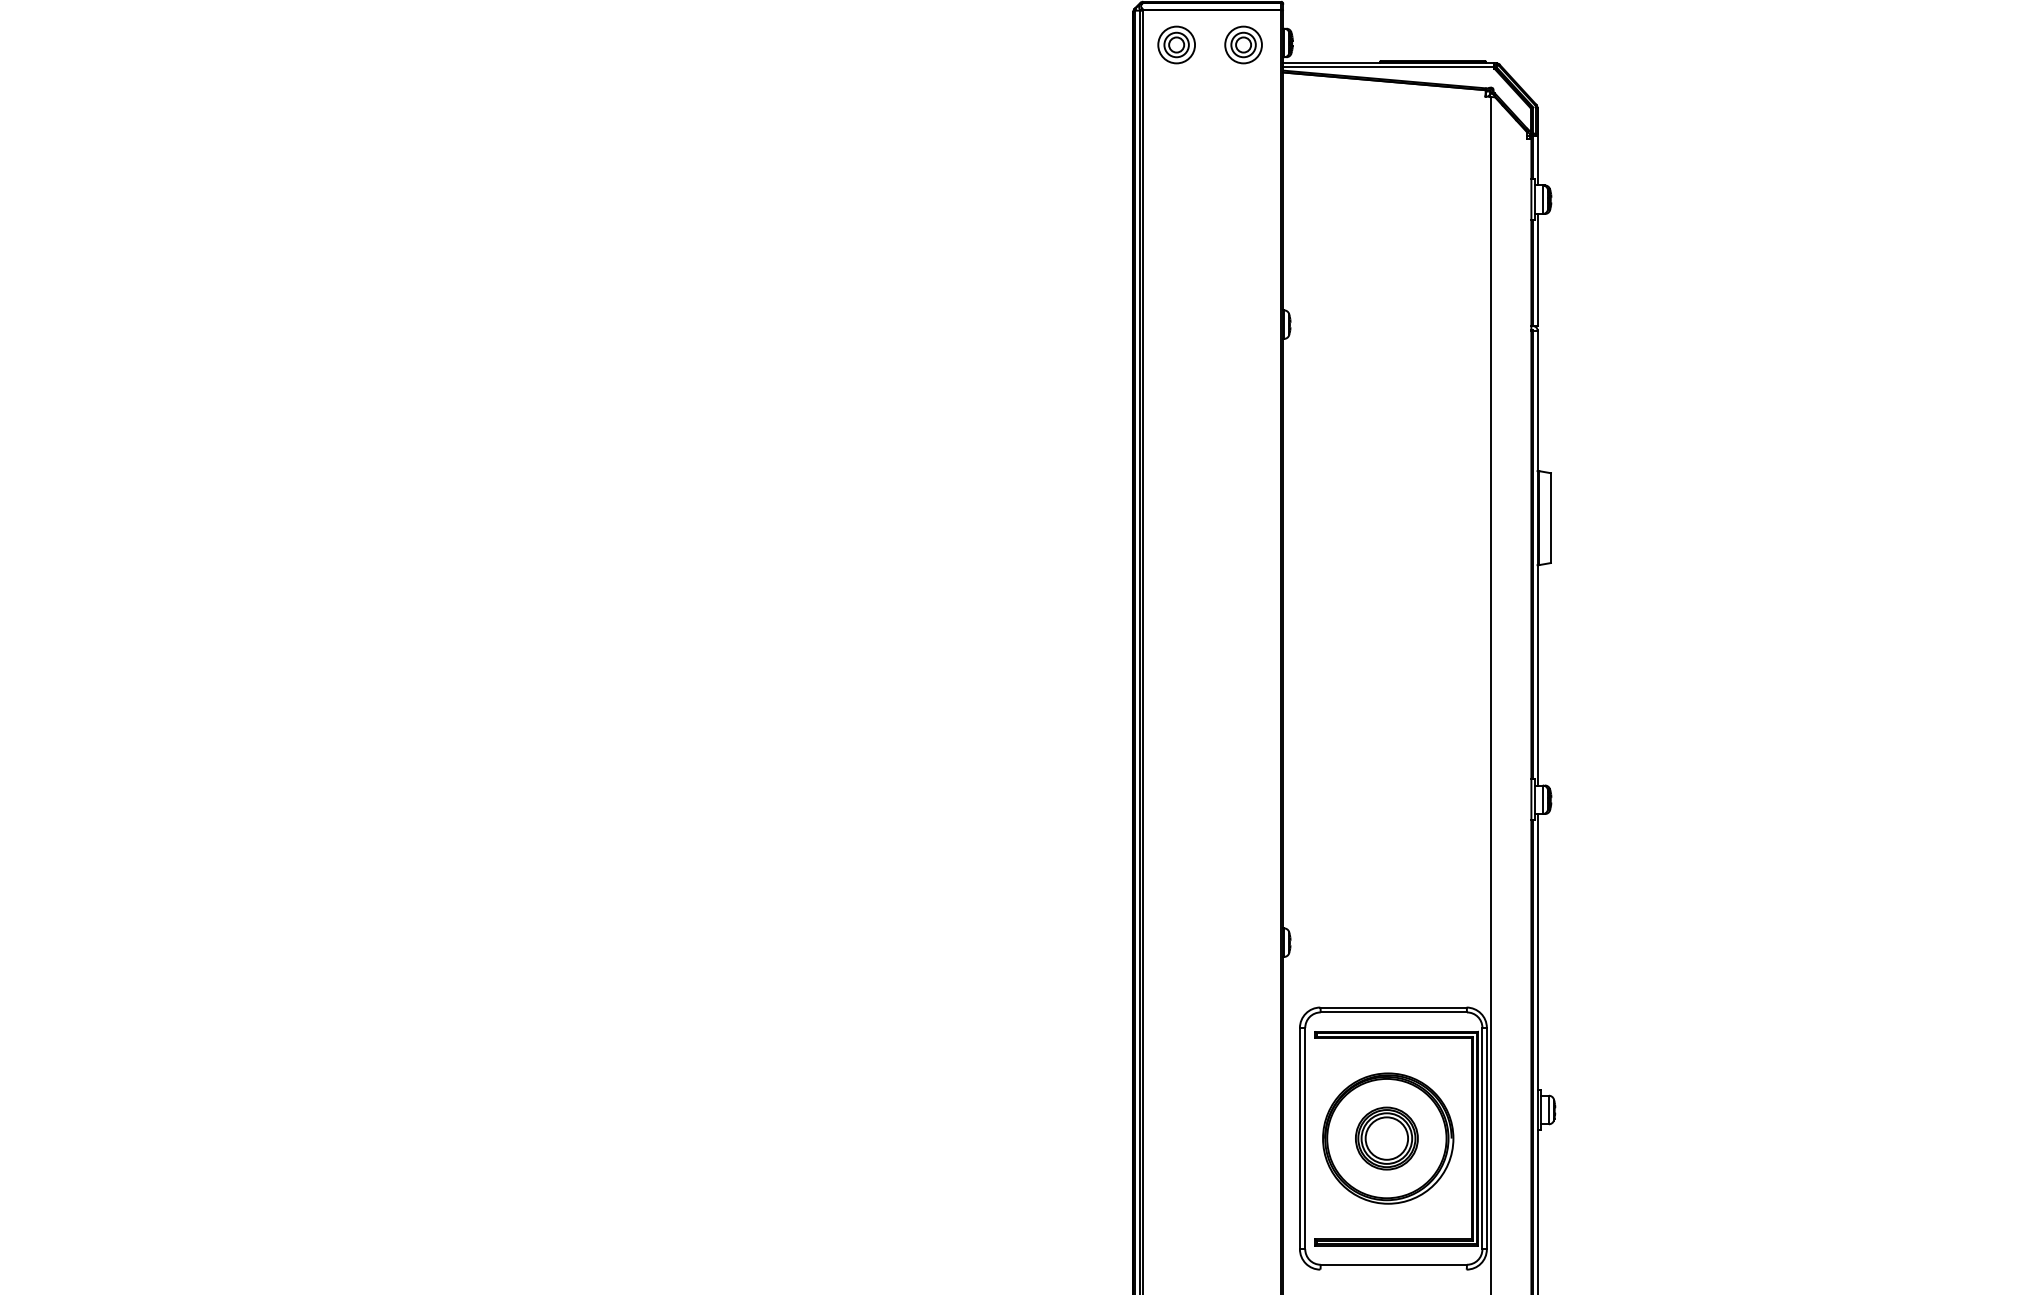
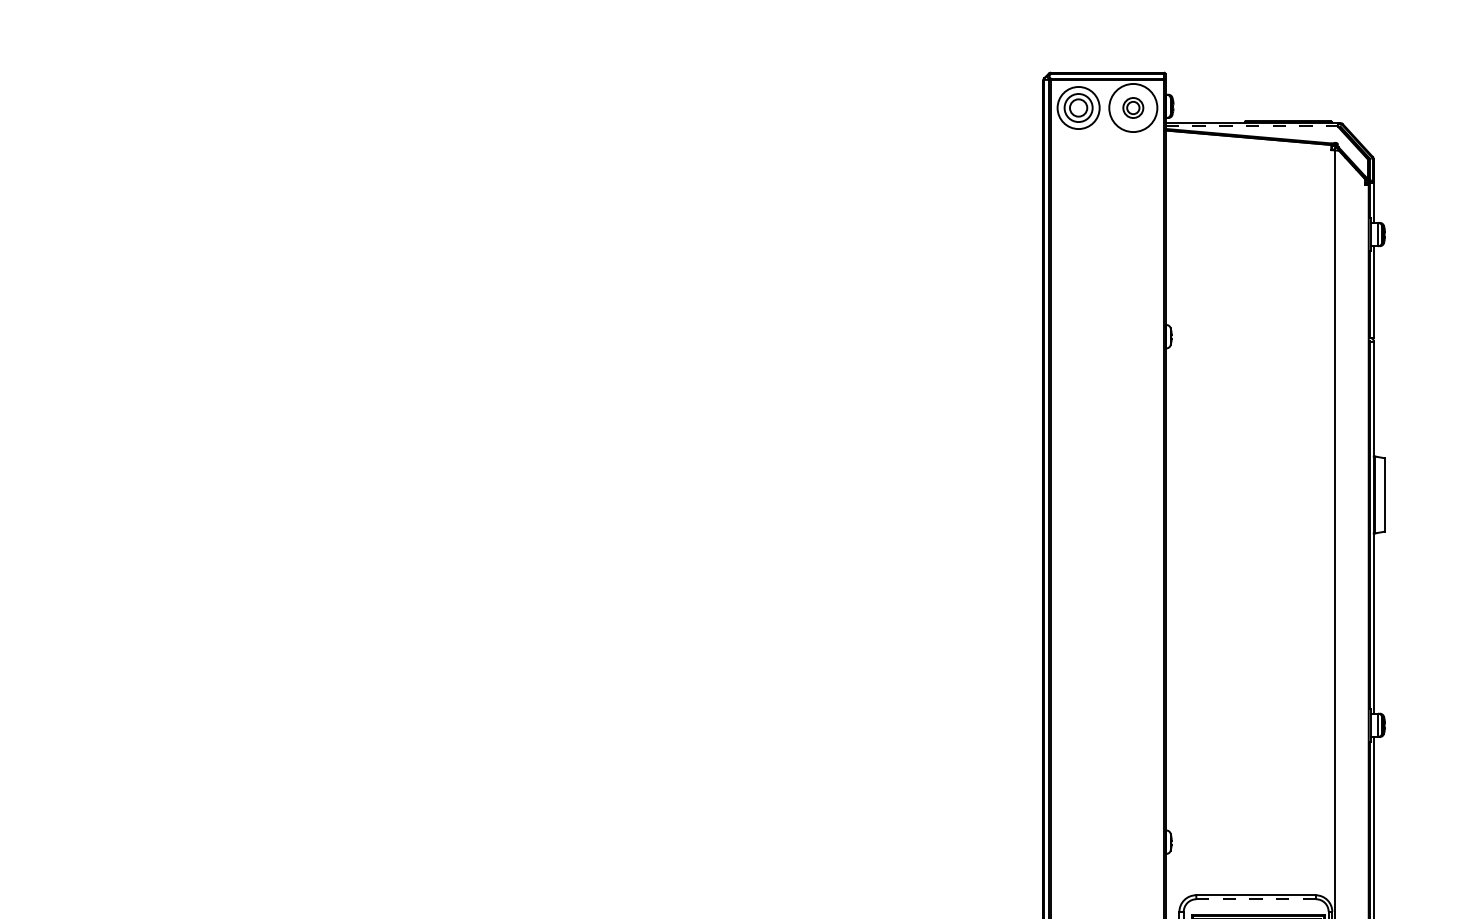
part: (1176, 44) -> (1078, 107), size x1.4
circle: (1243, 44) -> (1133, 107), size x1.6
line: (1389, 67) -> (1252, 126), solid -> dashed
line: (1393, 1012) -> (1255, 899), solid -> dashed

